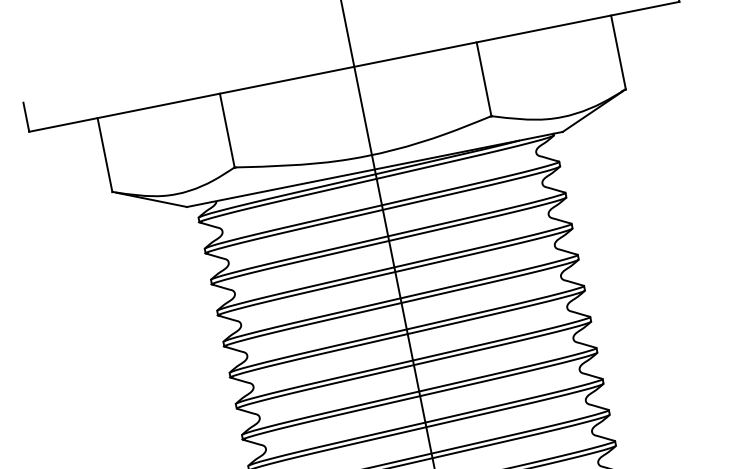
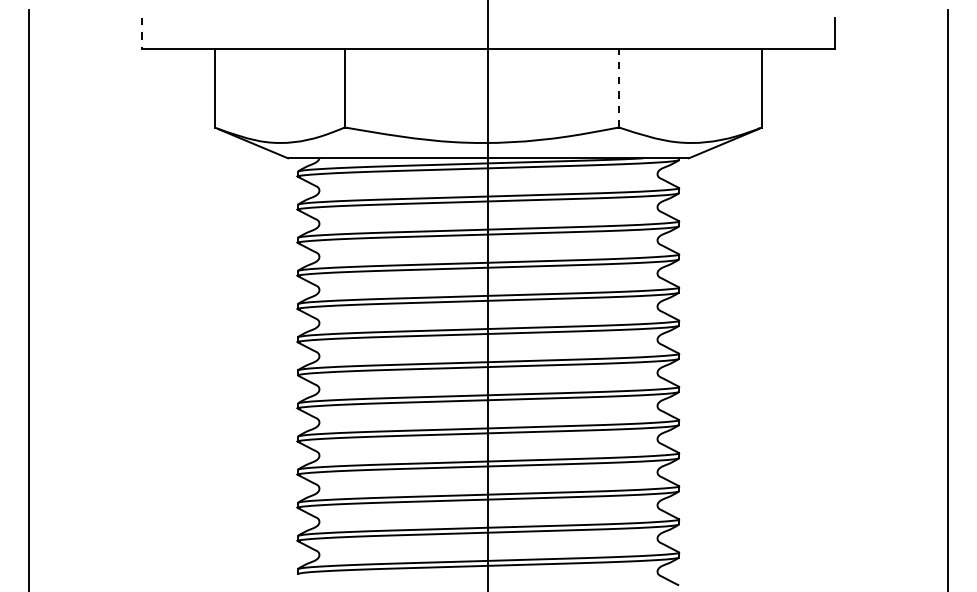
line: (484, 78) -> (619, 87), solid -> dashed
line: (26, 117) -> (141, 33), solid -> dashed

